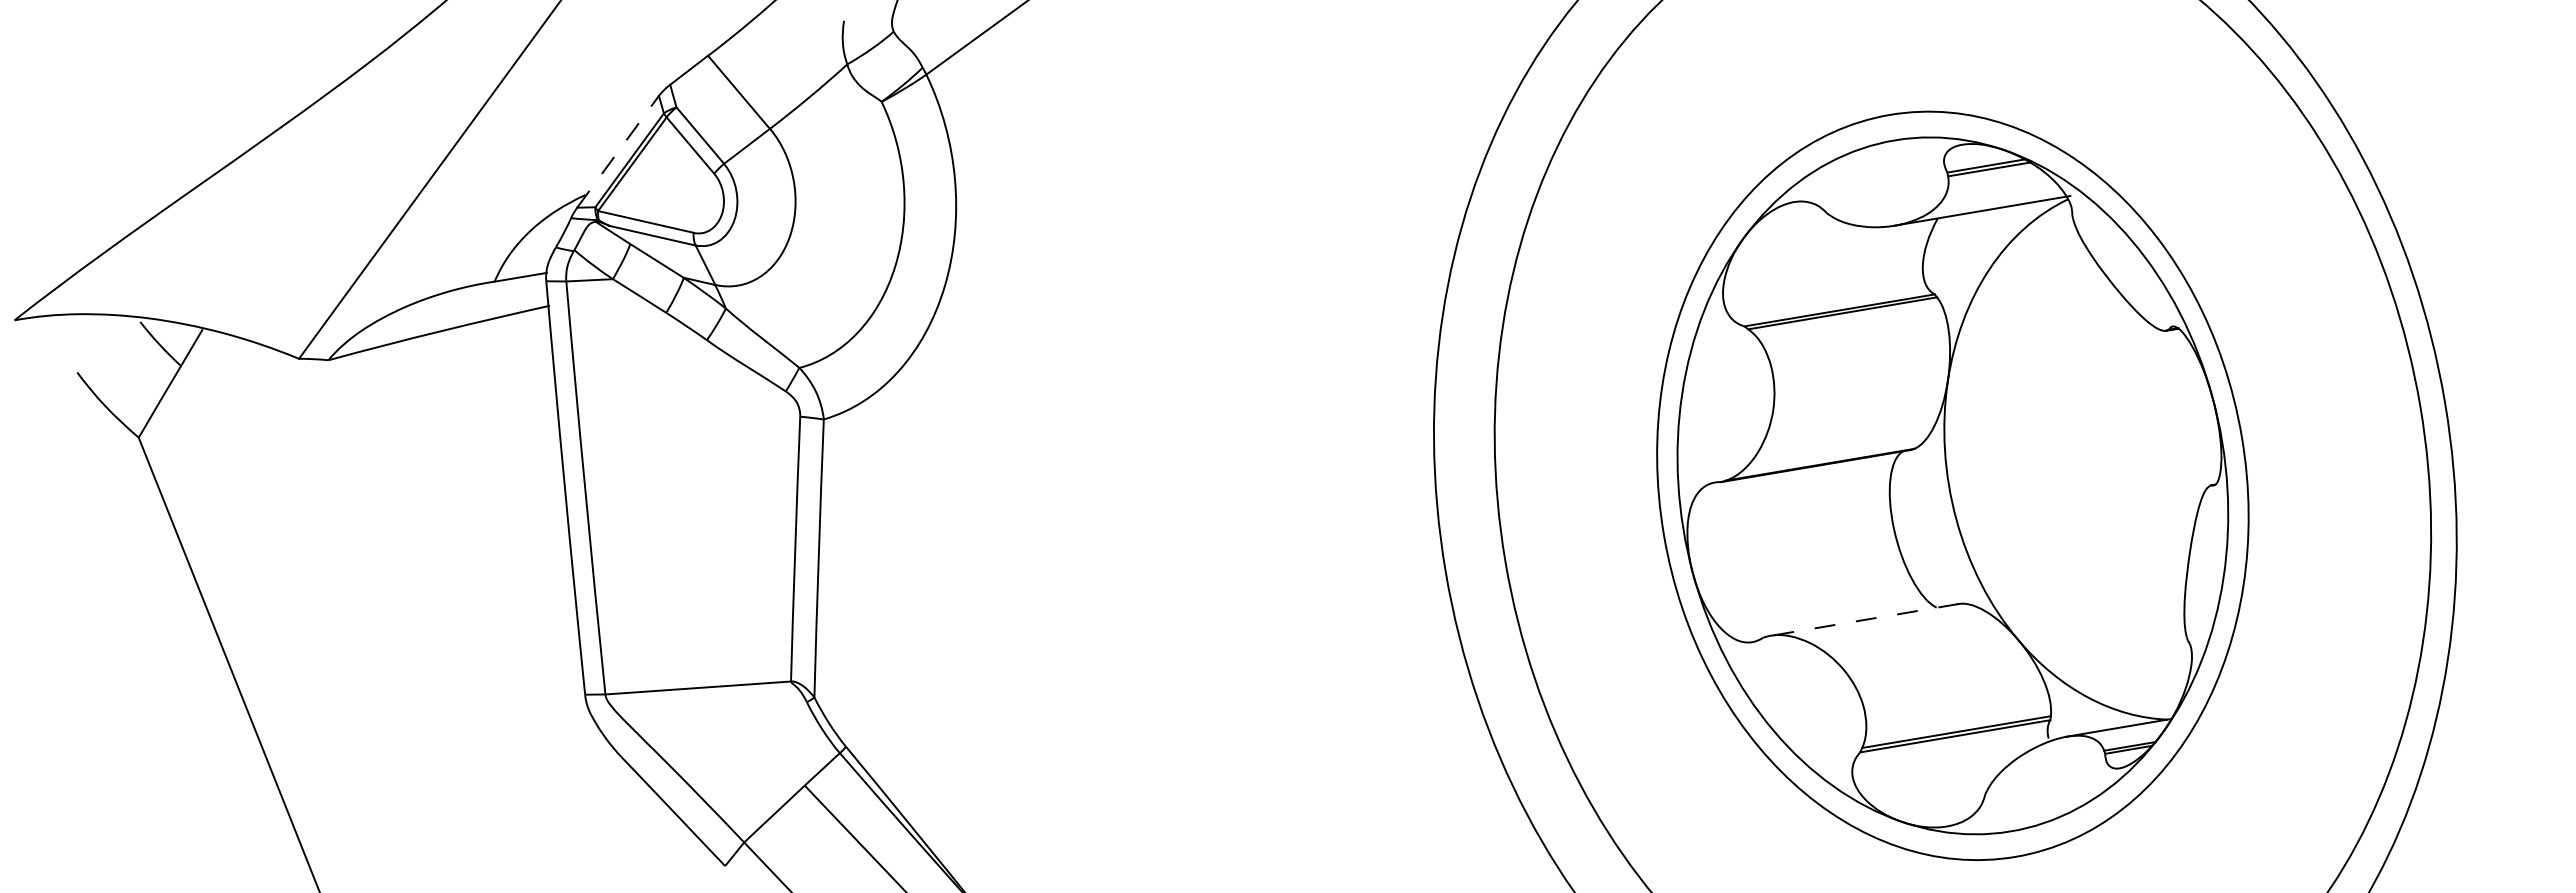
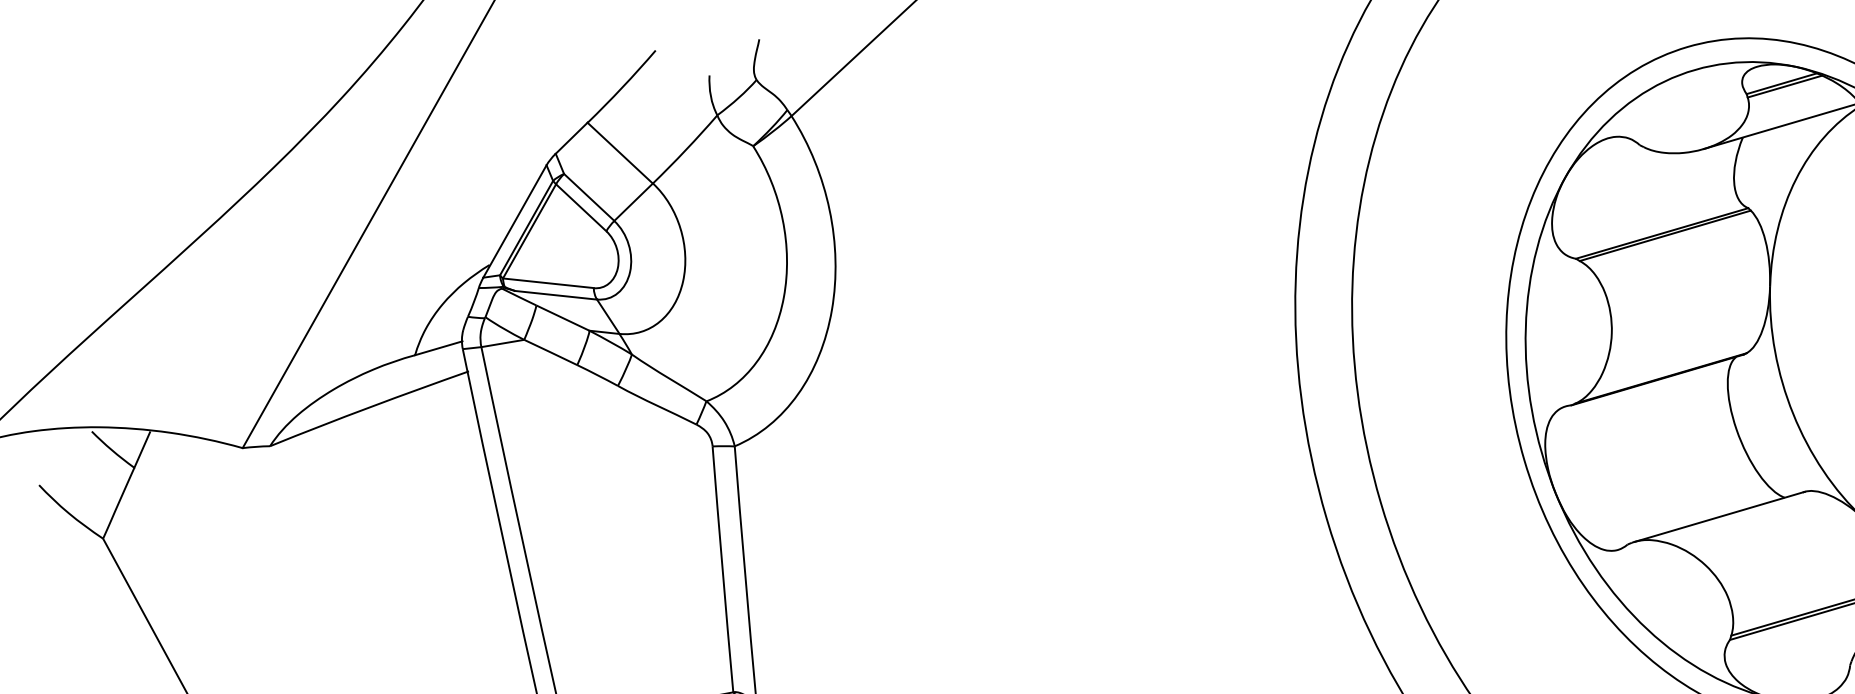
line: (618, 151) -> (515, 221), dashed -> solid
line: (1864, 619) -> (1719, 516), dashed -> solid

